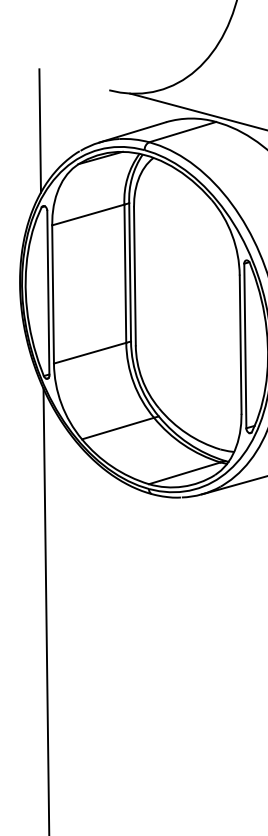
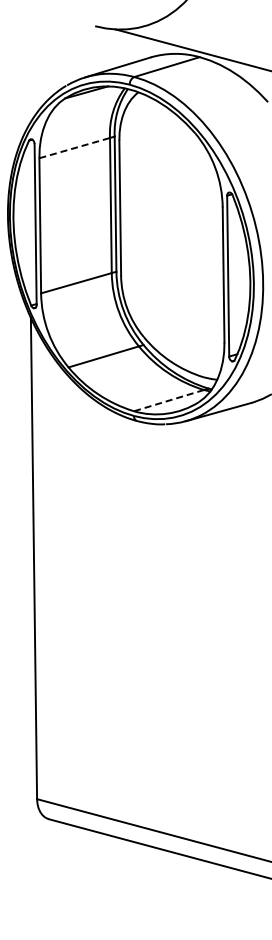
line: (40, 130) -> (27, 65), removed
line: (88, 215) -> (74, 148), solid -> dashed
line: (185, 473) -> (169, 400), solid -> dashed

